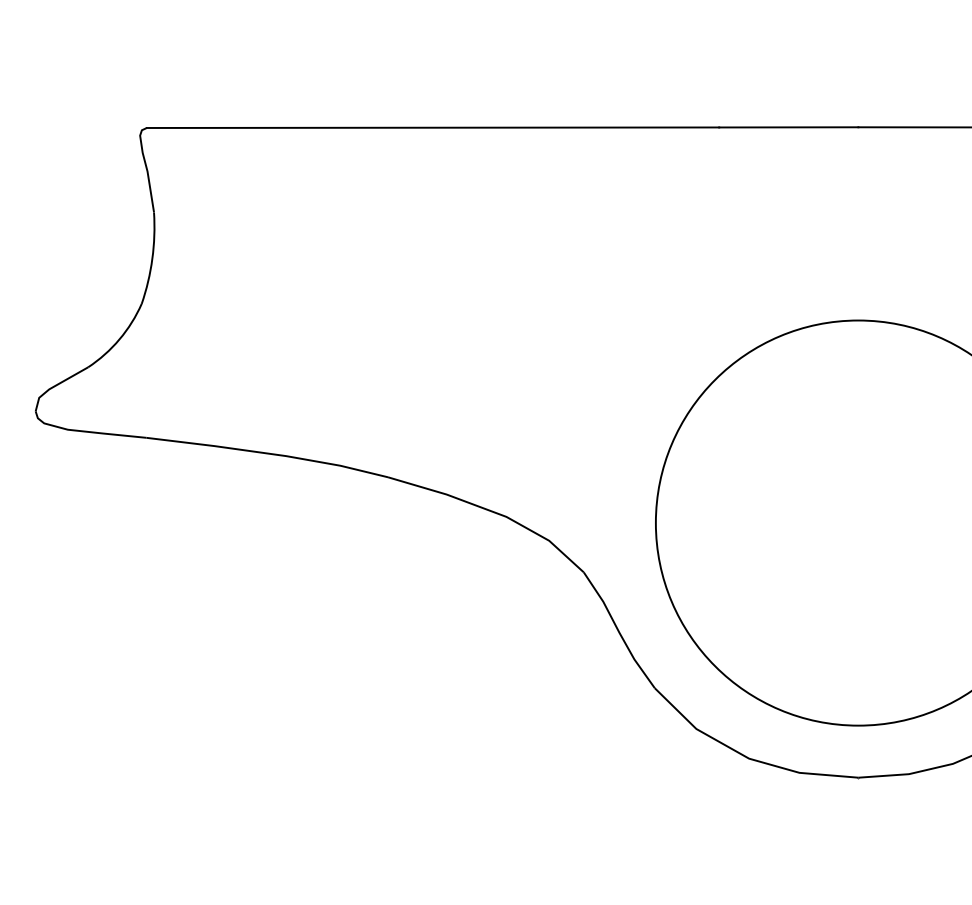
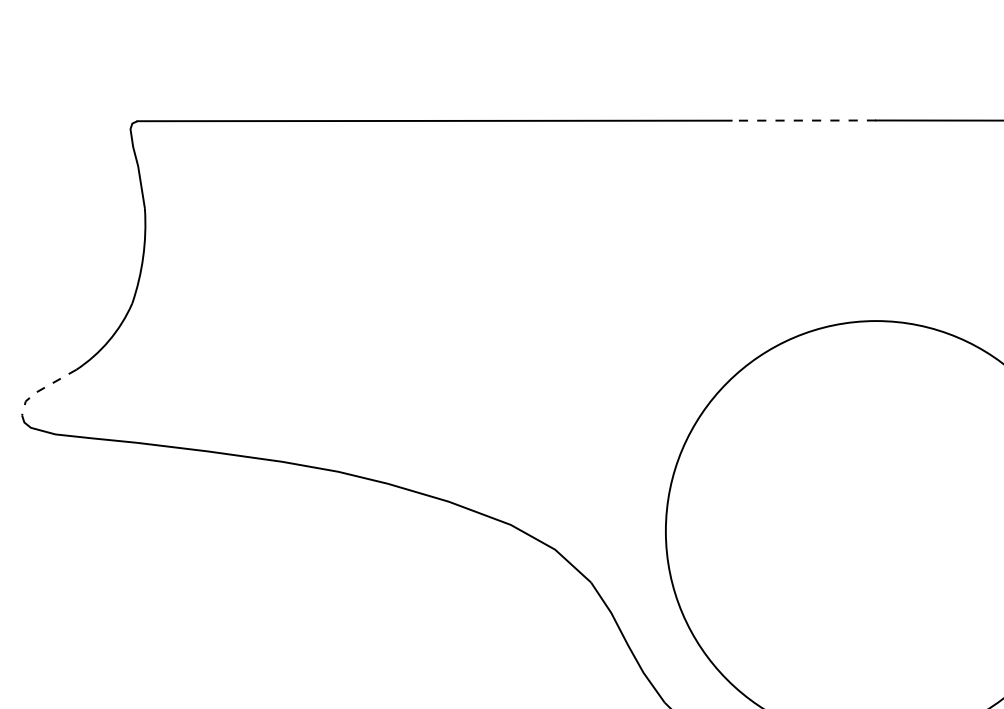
line: (788, 127) -> (803, 120), solid -> dashed
line: (55, 385) -> (42, 388), solid -> dashed

